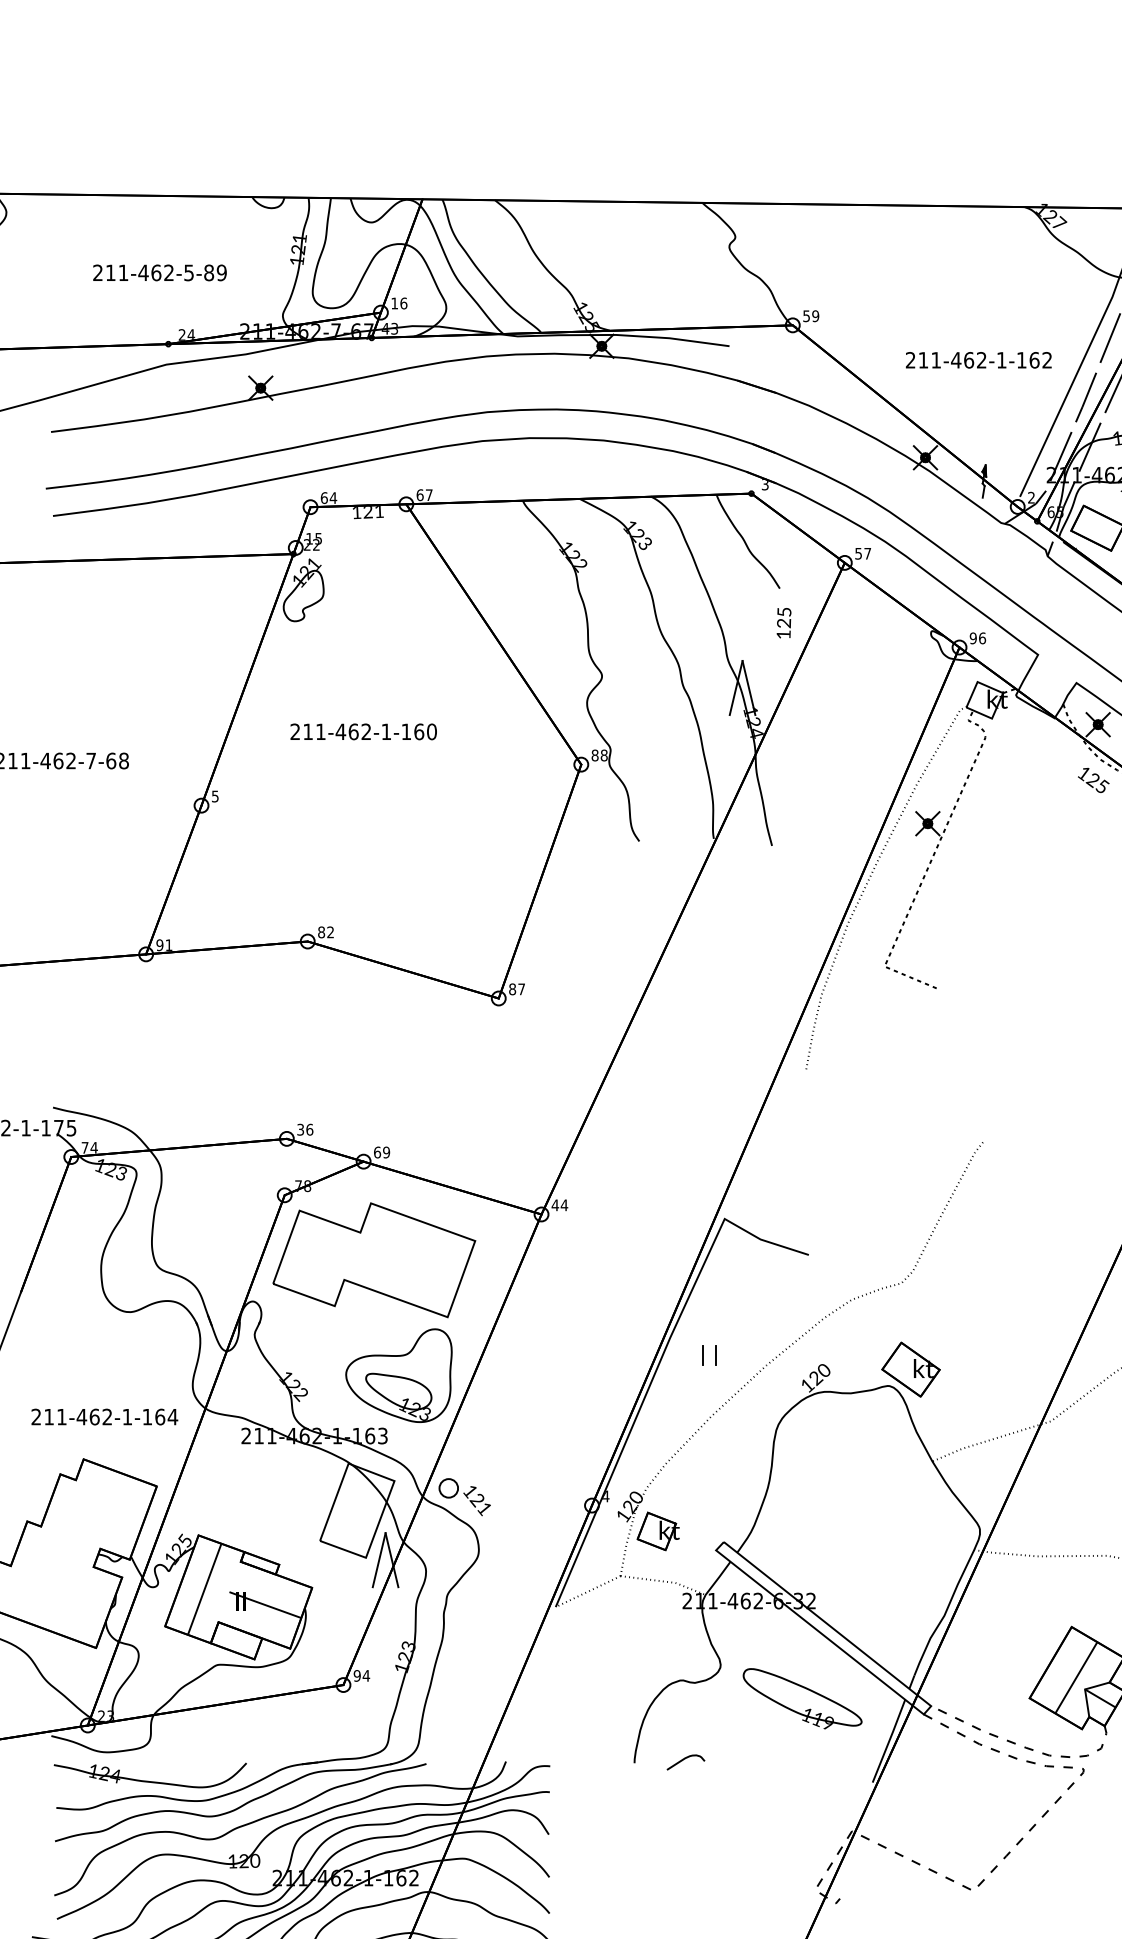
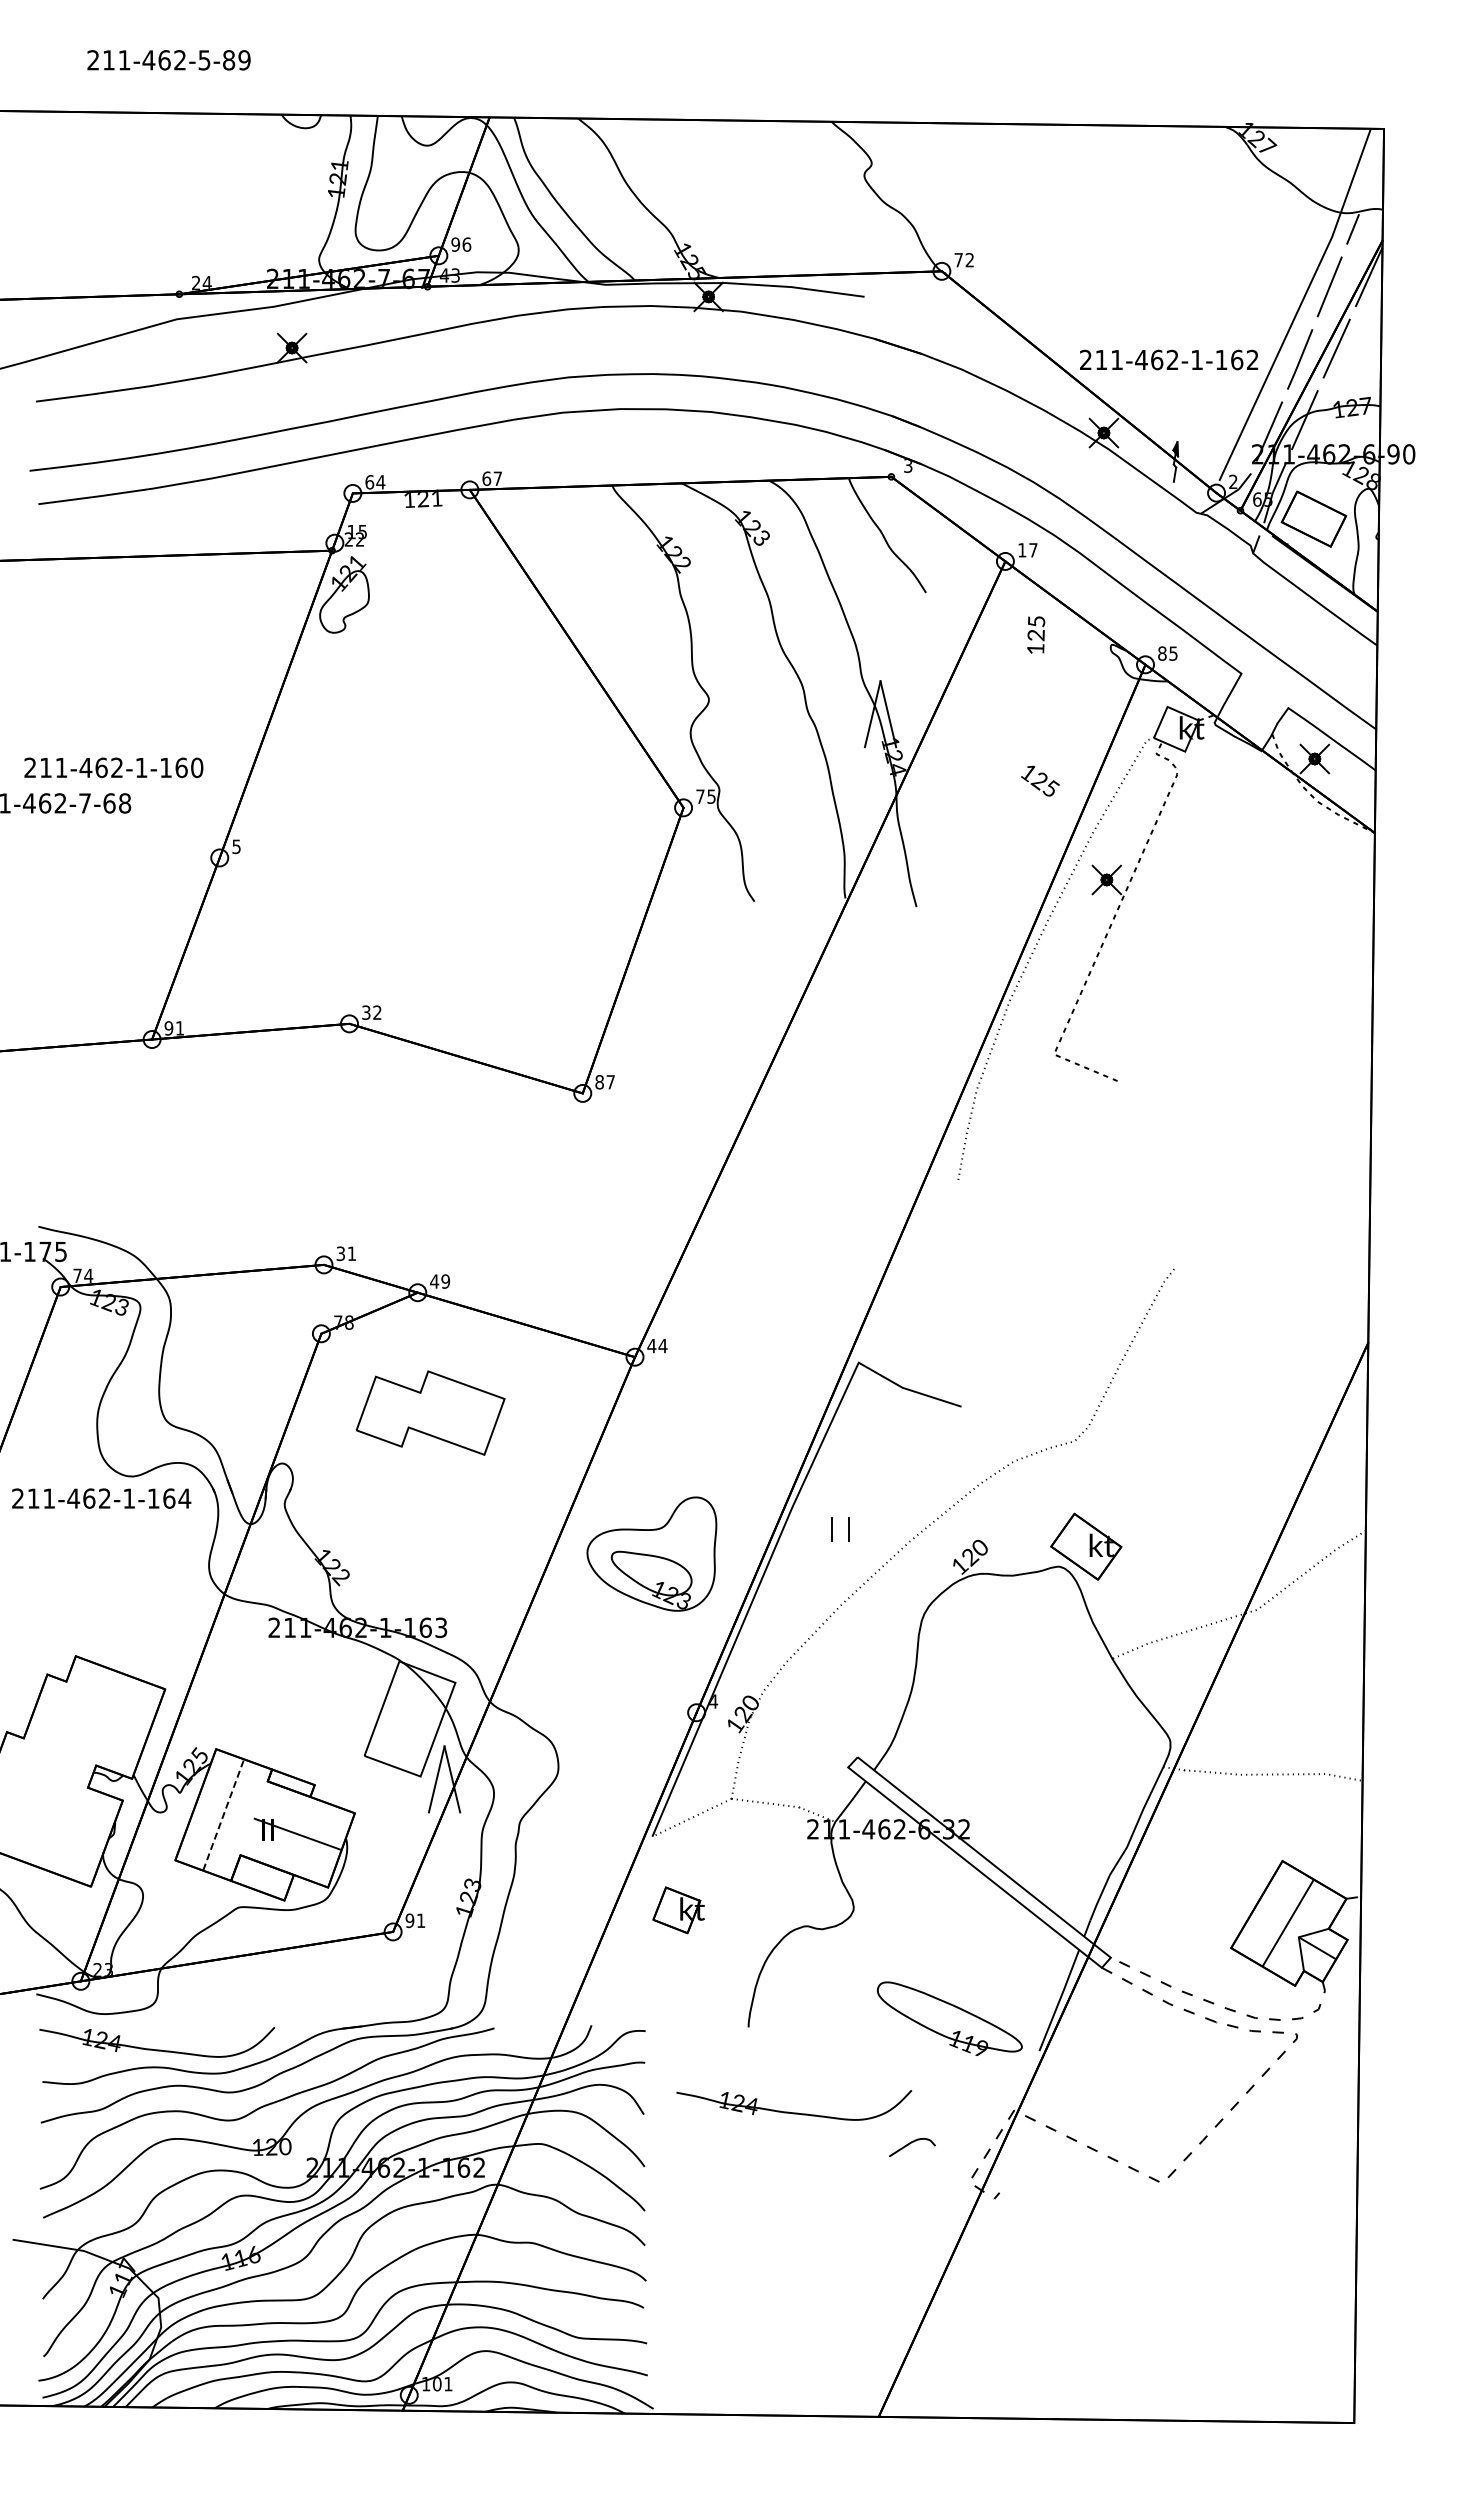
text: (159, 273) -> (168, 60), moved
text: (394, 303) -> (455, 244), 16 -> 96
text: (811, 316) -> (964, 260), 59 -> 72
text: (979, 359) -> (1169, 359), moved
text: (858, 553) -> (1022, 550), 57 -> 17
text: (784, 622) -> (1036, 634), moved
text: (977, 638) -> (1167, 653), 96 -> 85
text: (363, 731) -> (113, 767), moved
text: (599, 755) -> (705, 796), 88 -> 75
text: (1093, 779) -> (1040, 780), moved
text: (321, 932) -> (366, 1012), 82 -> 32
text: (309, 1129) -> (351, 1253), 36 -> 31
text: (377, 1152) -> (434, 1281), 69 -> 49
part: (374, 1259) -> (430, 1412), size x0.6
part: (398, 1375) -> (651, 1553), moved
text: (104, 1416) -> (101, 1498), moved
part: (464, 1497) -> (541, 1702), removed
part: (658, 1531) -> (678, 1910), moved
line: (204, 1588) -> (223, 1814), solid -> dashed
text: (365, 1675) -> (420, 1920), 94 -> 91
part: (802, 1698) -> (949, 2018), moved
curve: (684, 1760) -> (910, 2144), moved
part: (672, 1832) -> (794, 2112), added

